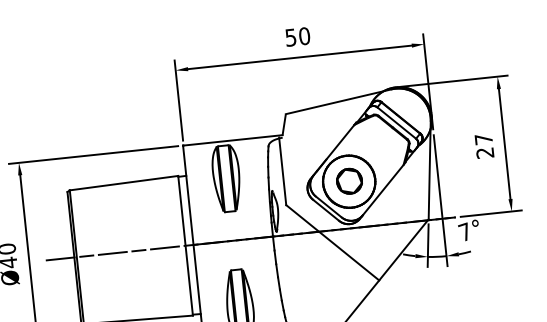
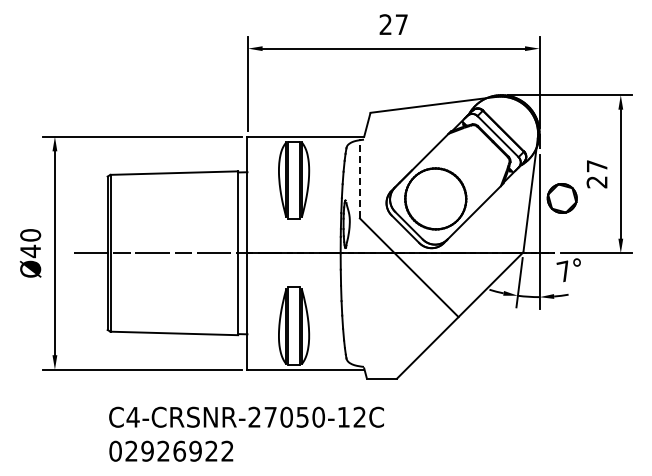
text: (297, 36) -> (393, 24), 50 -> 27
line: (282, 171) -> (359, 178), solid -> dashed
part: (348, 181) -> (561, 198), moved

